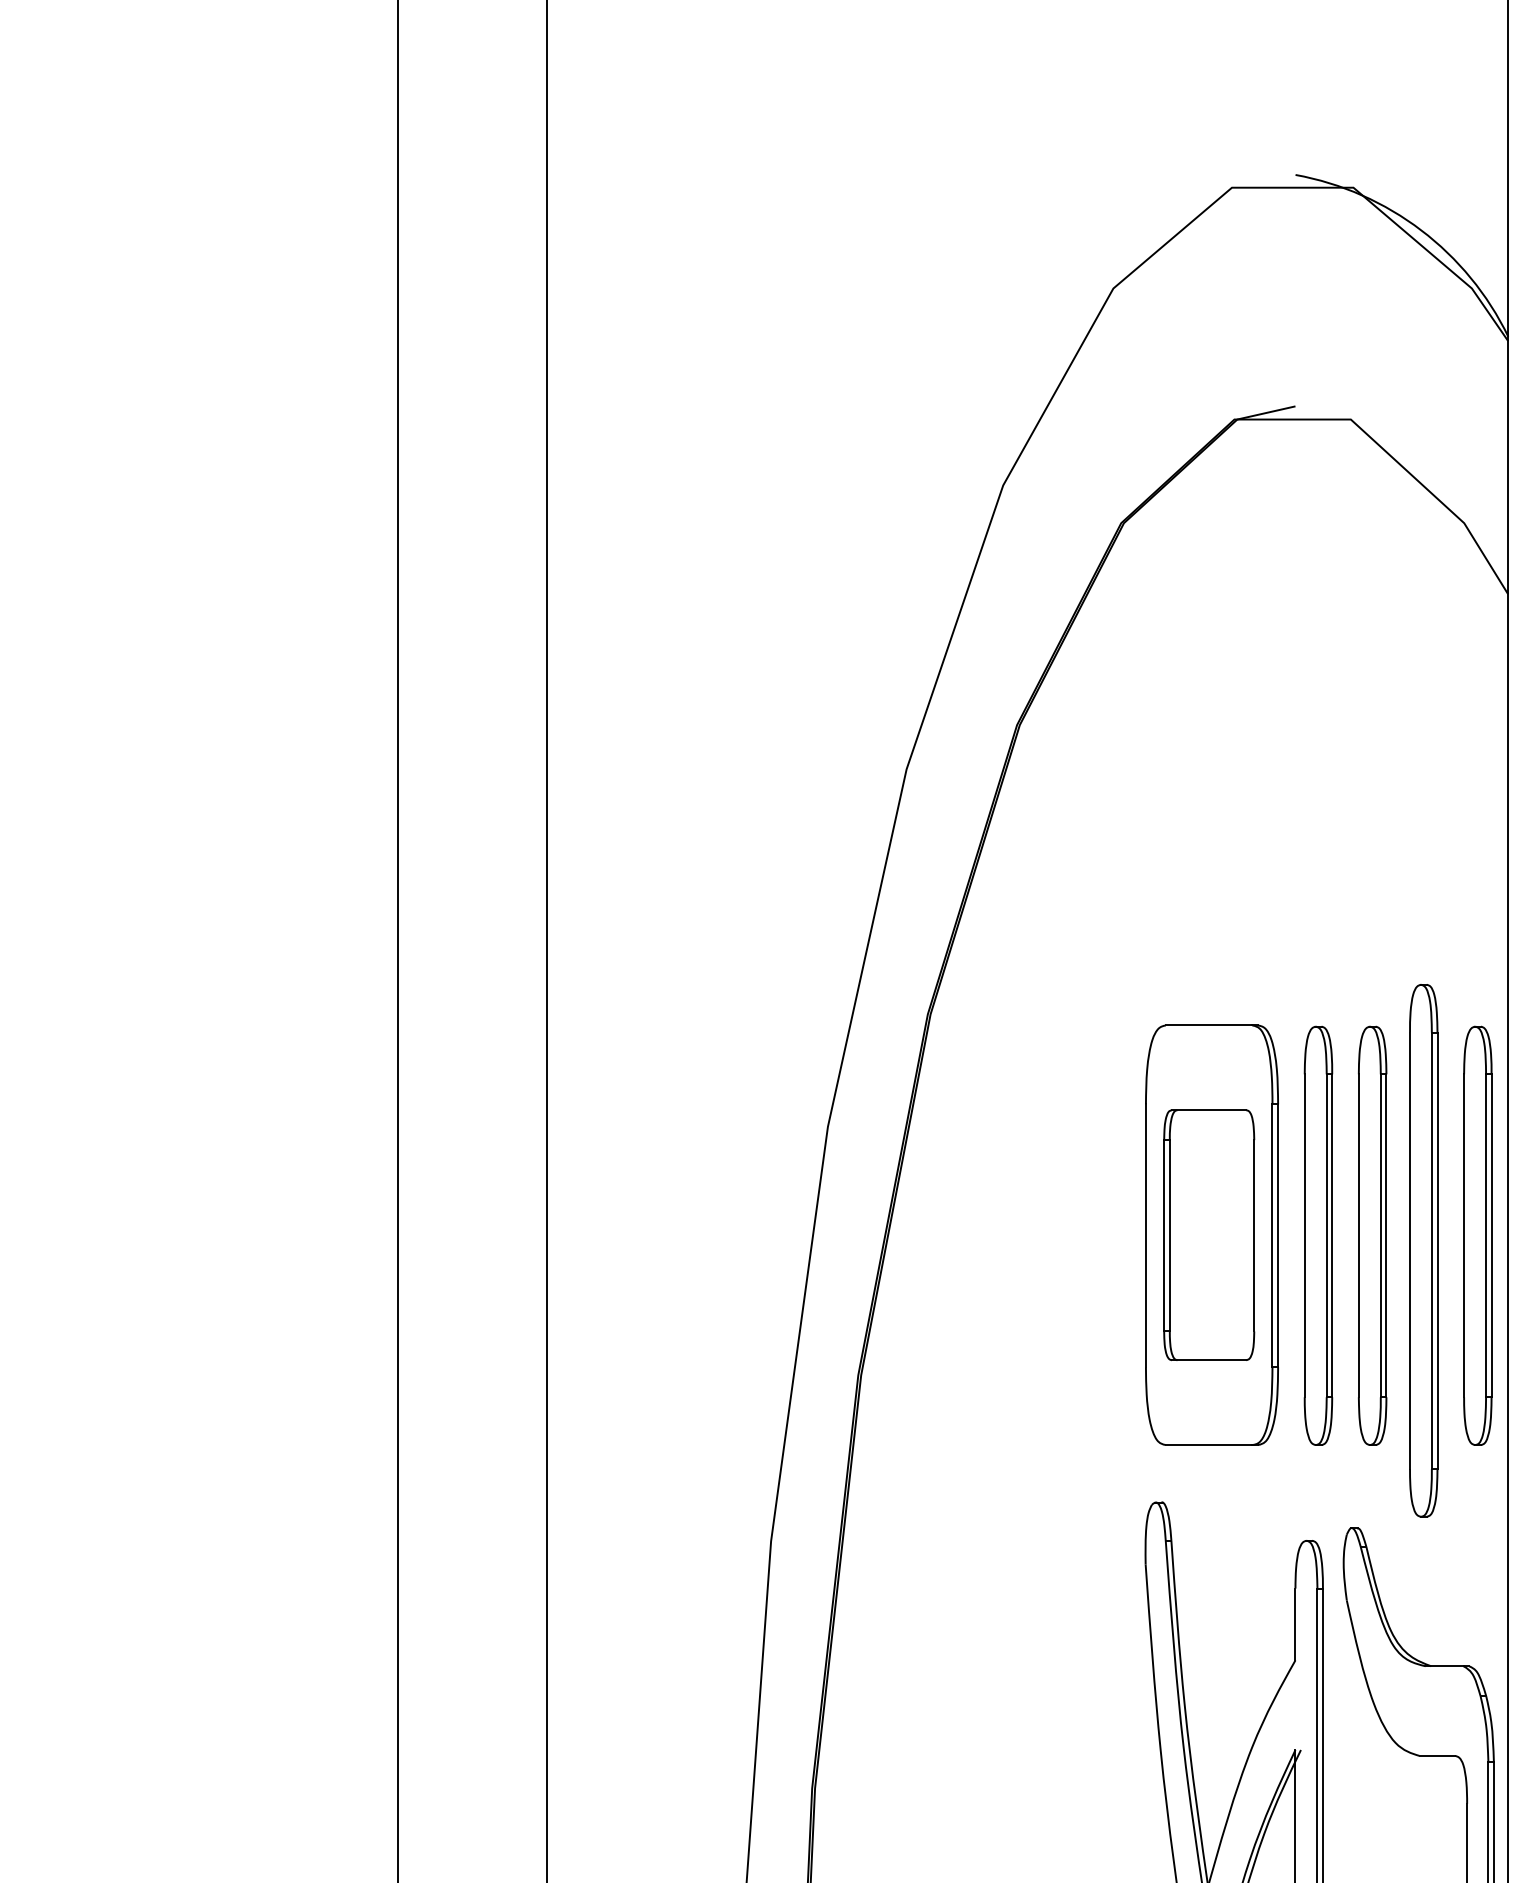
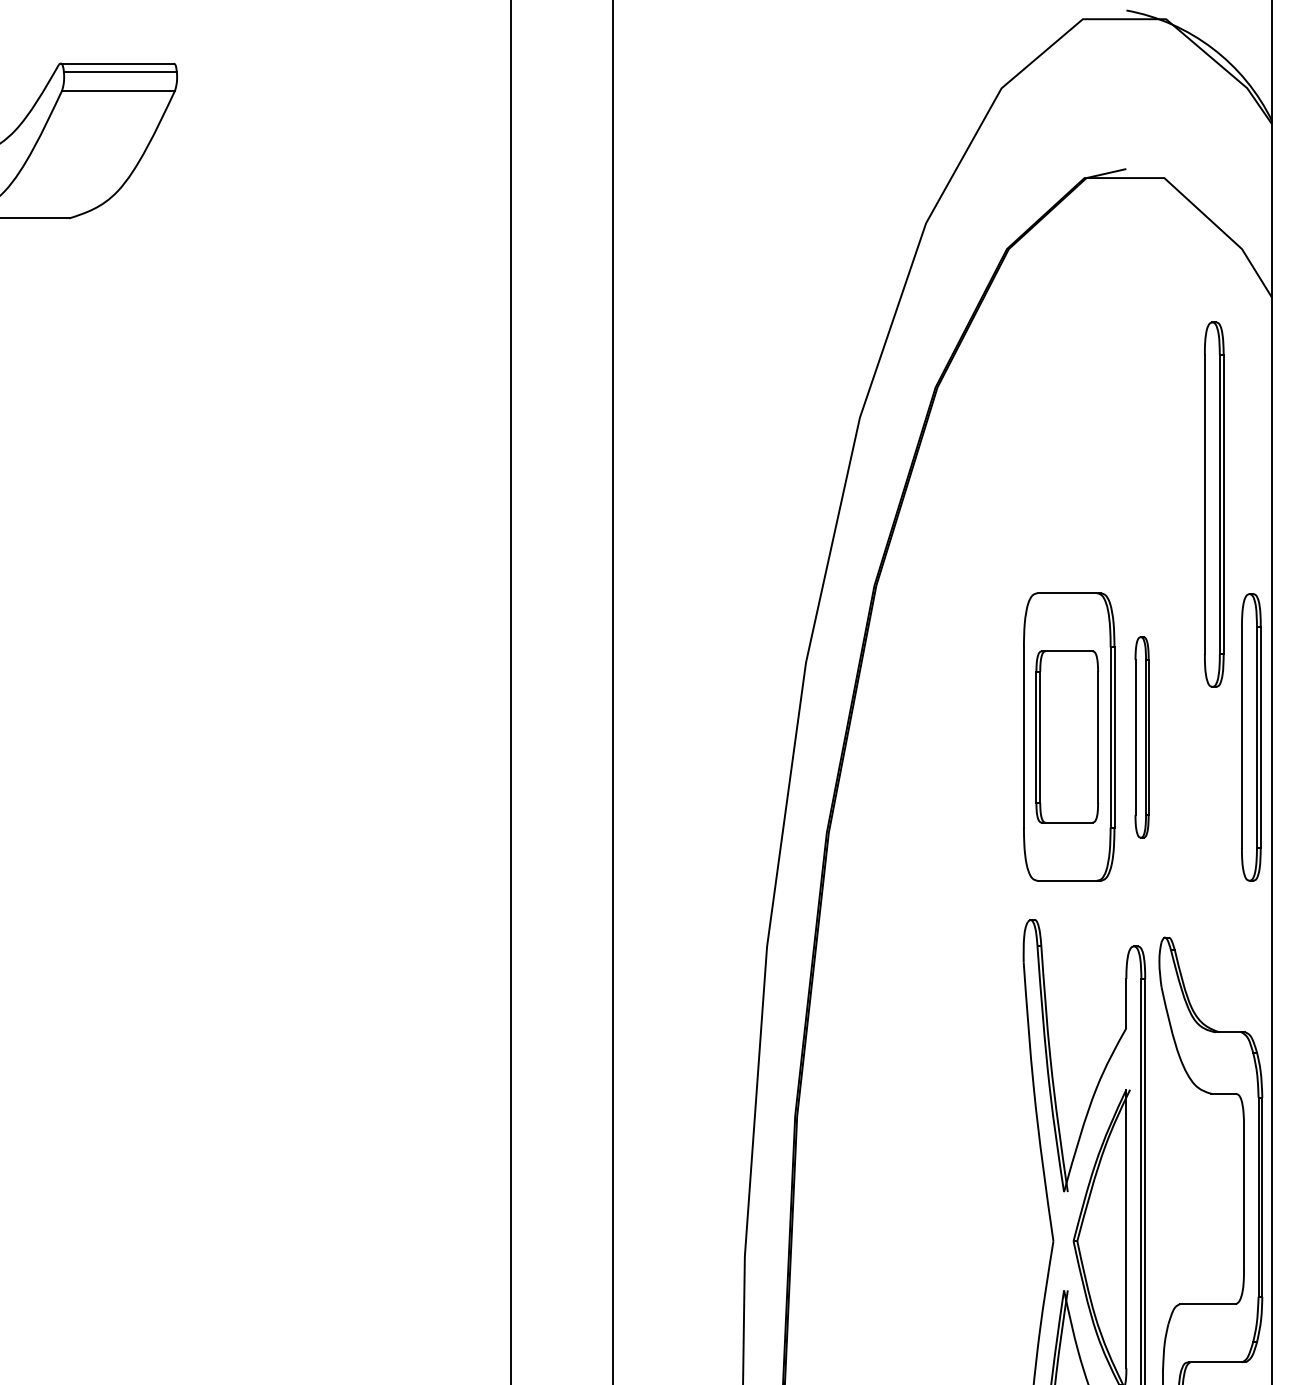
part: (1317, 1235) -> (1141, 737), size x0.7
part: (1371, 1235) -> (1178, 737), removed
part: (1424, 1250) -> (1214, 504), moved

